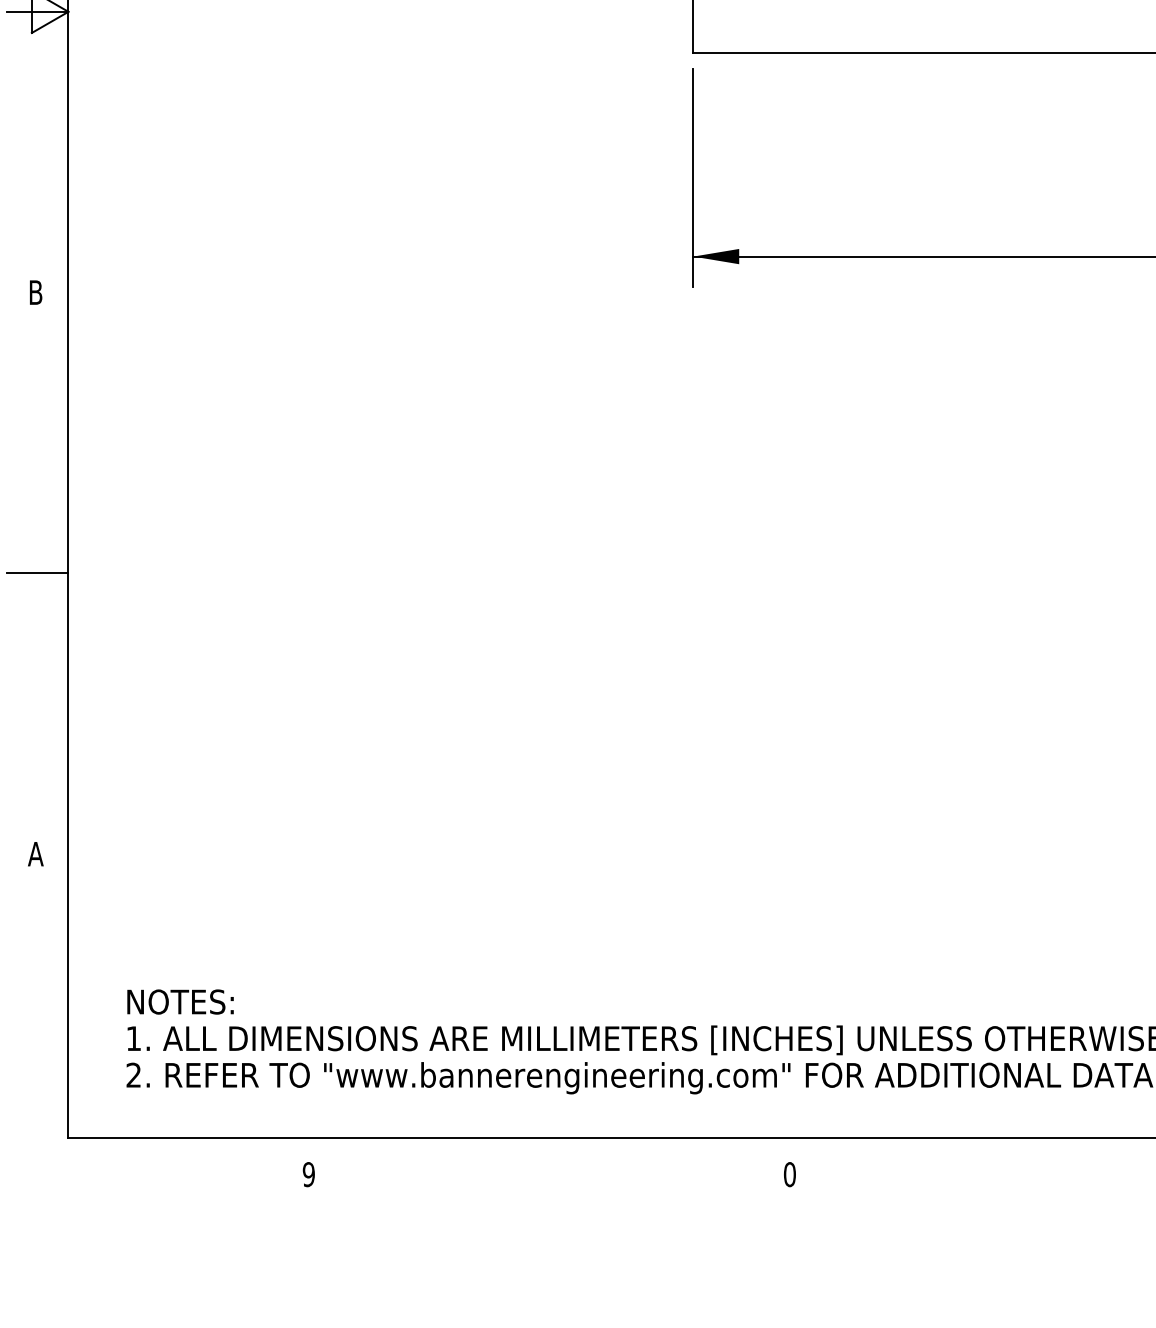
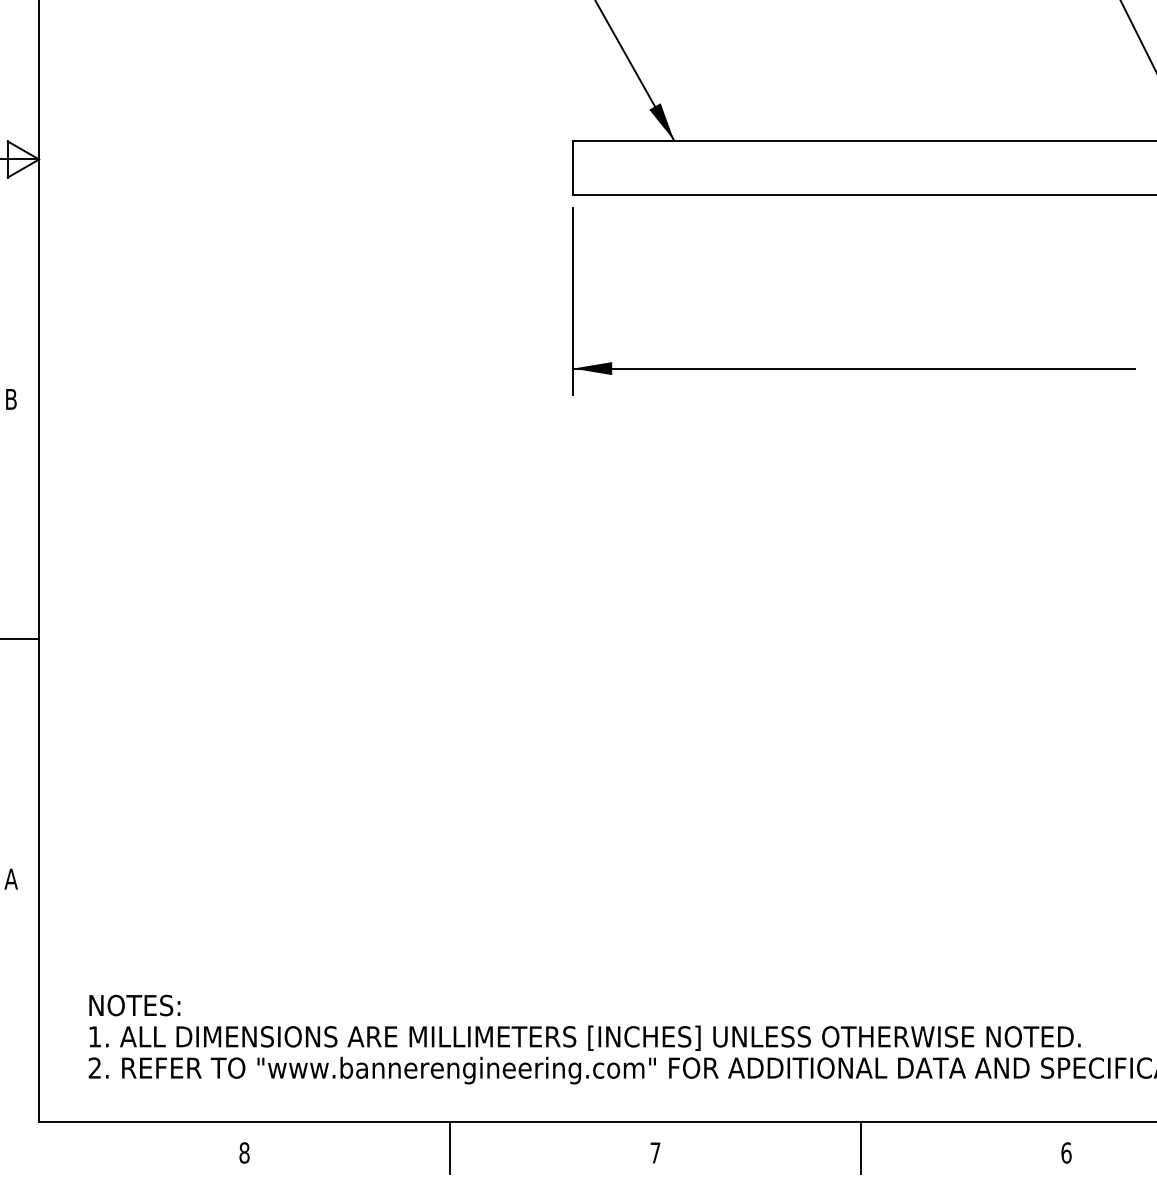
line: (549, 1168) -> (450, 1147), added
line: (1031, 1168) -> (861, 1147), added
text: (308, 1174) -> (244, 1152), 9 -> 8
text: (789, 1174) -> (655, 1152), 0 -> 7

